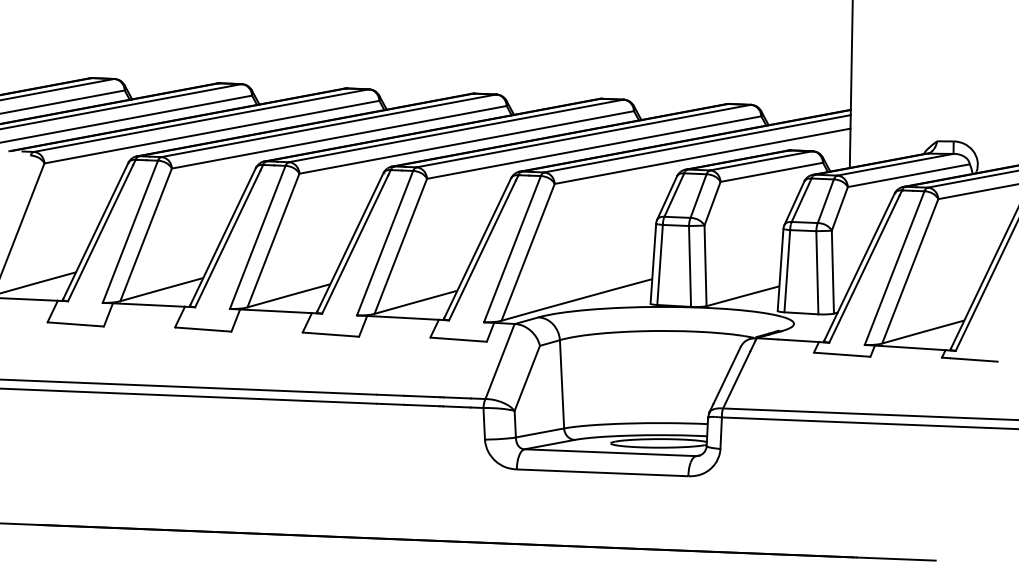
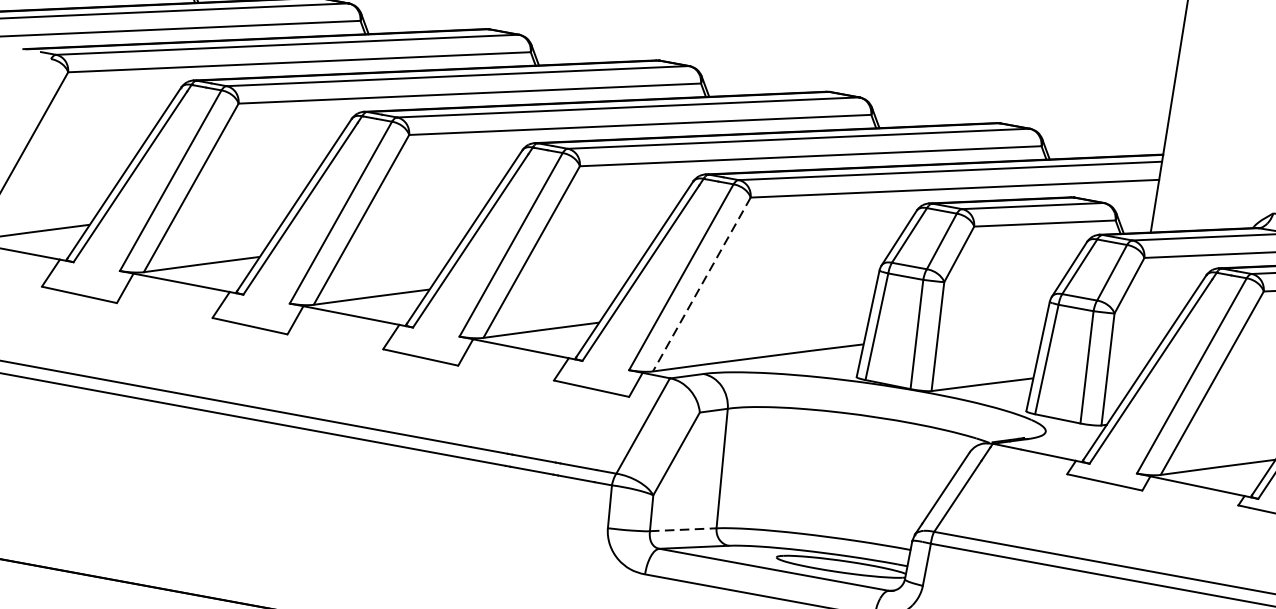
line: (527, 252) -> (700, 284), solid -> dashed
line: (540, 432) -> (683, 529), solid -> dashed

